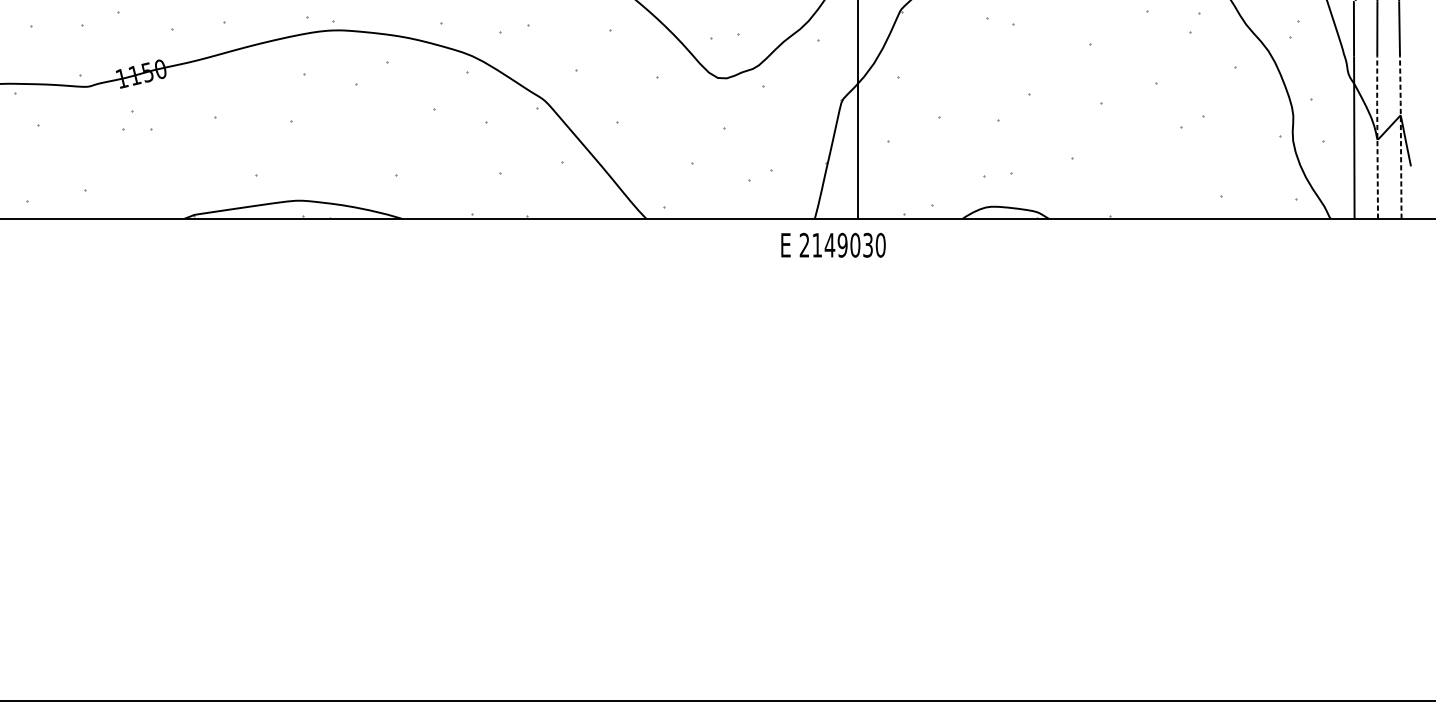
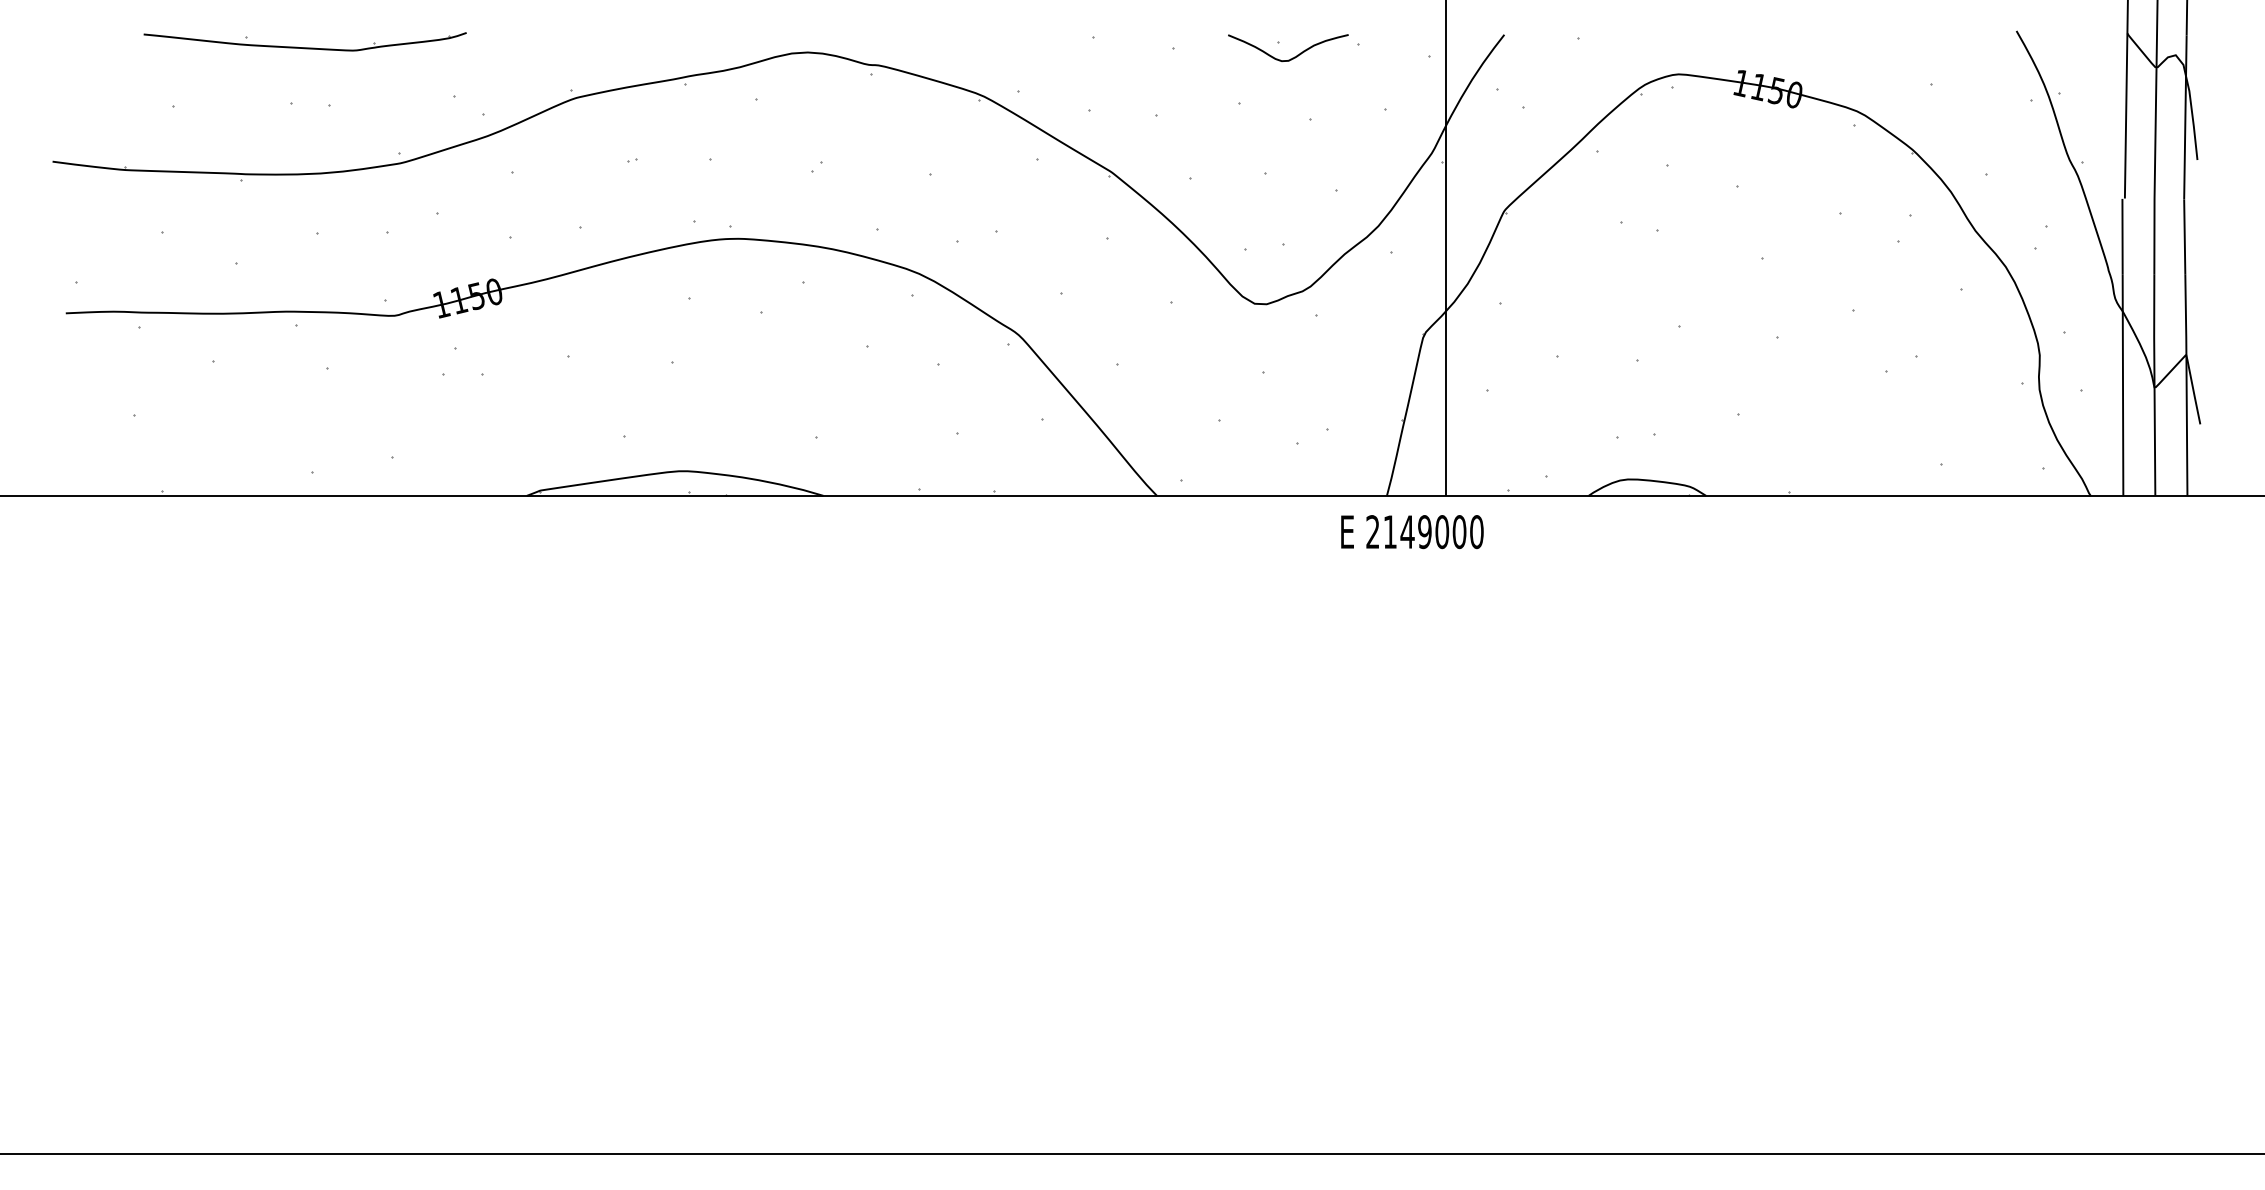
line: (1377, 137) -> (2154, 384), dashed -> solid
line: (1400, 137) -> (2186, 384), dashed -> solid
text: (868, 245) -> (1459, 532), 2149030 -> 2149000

